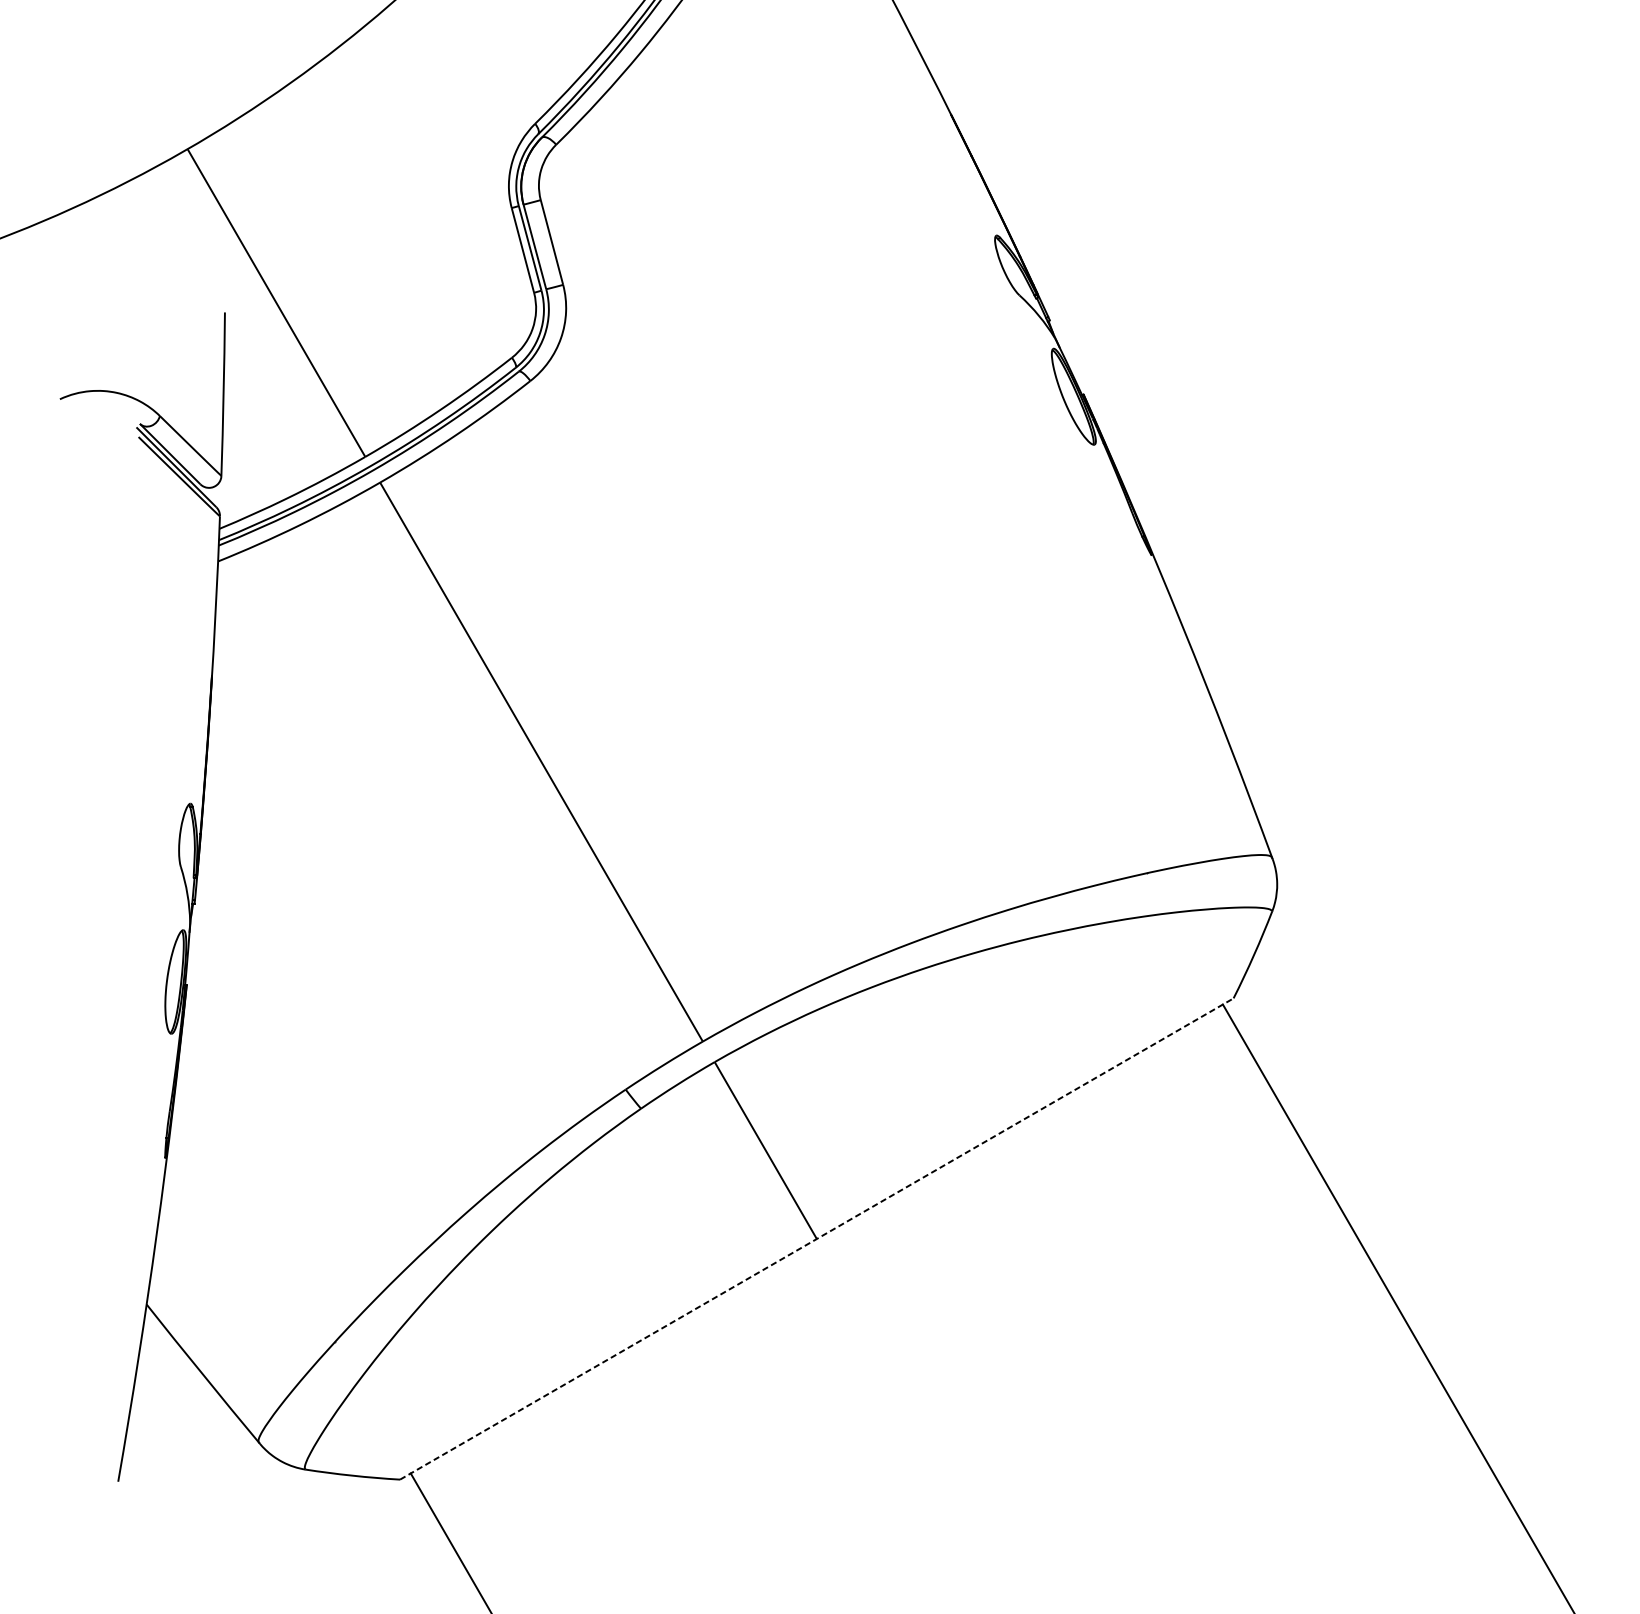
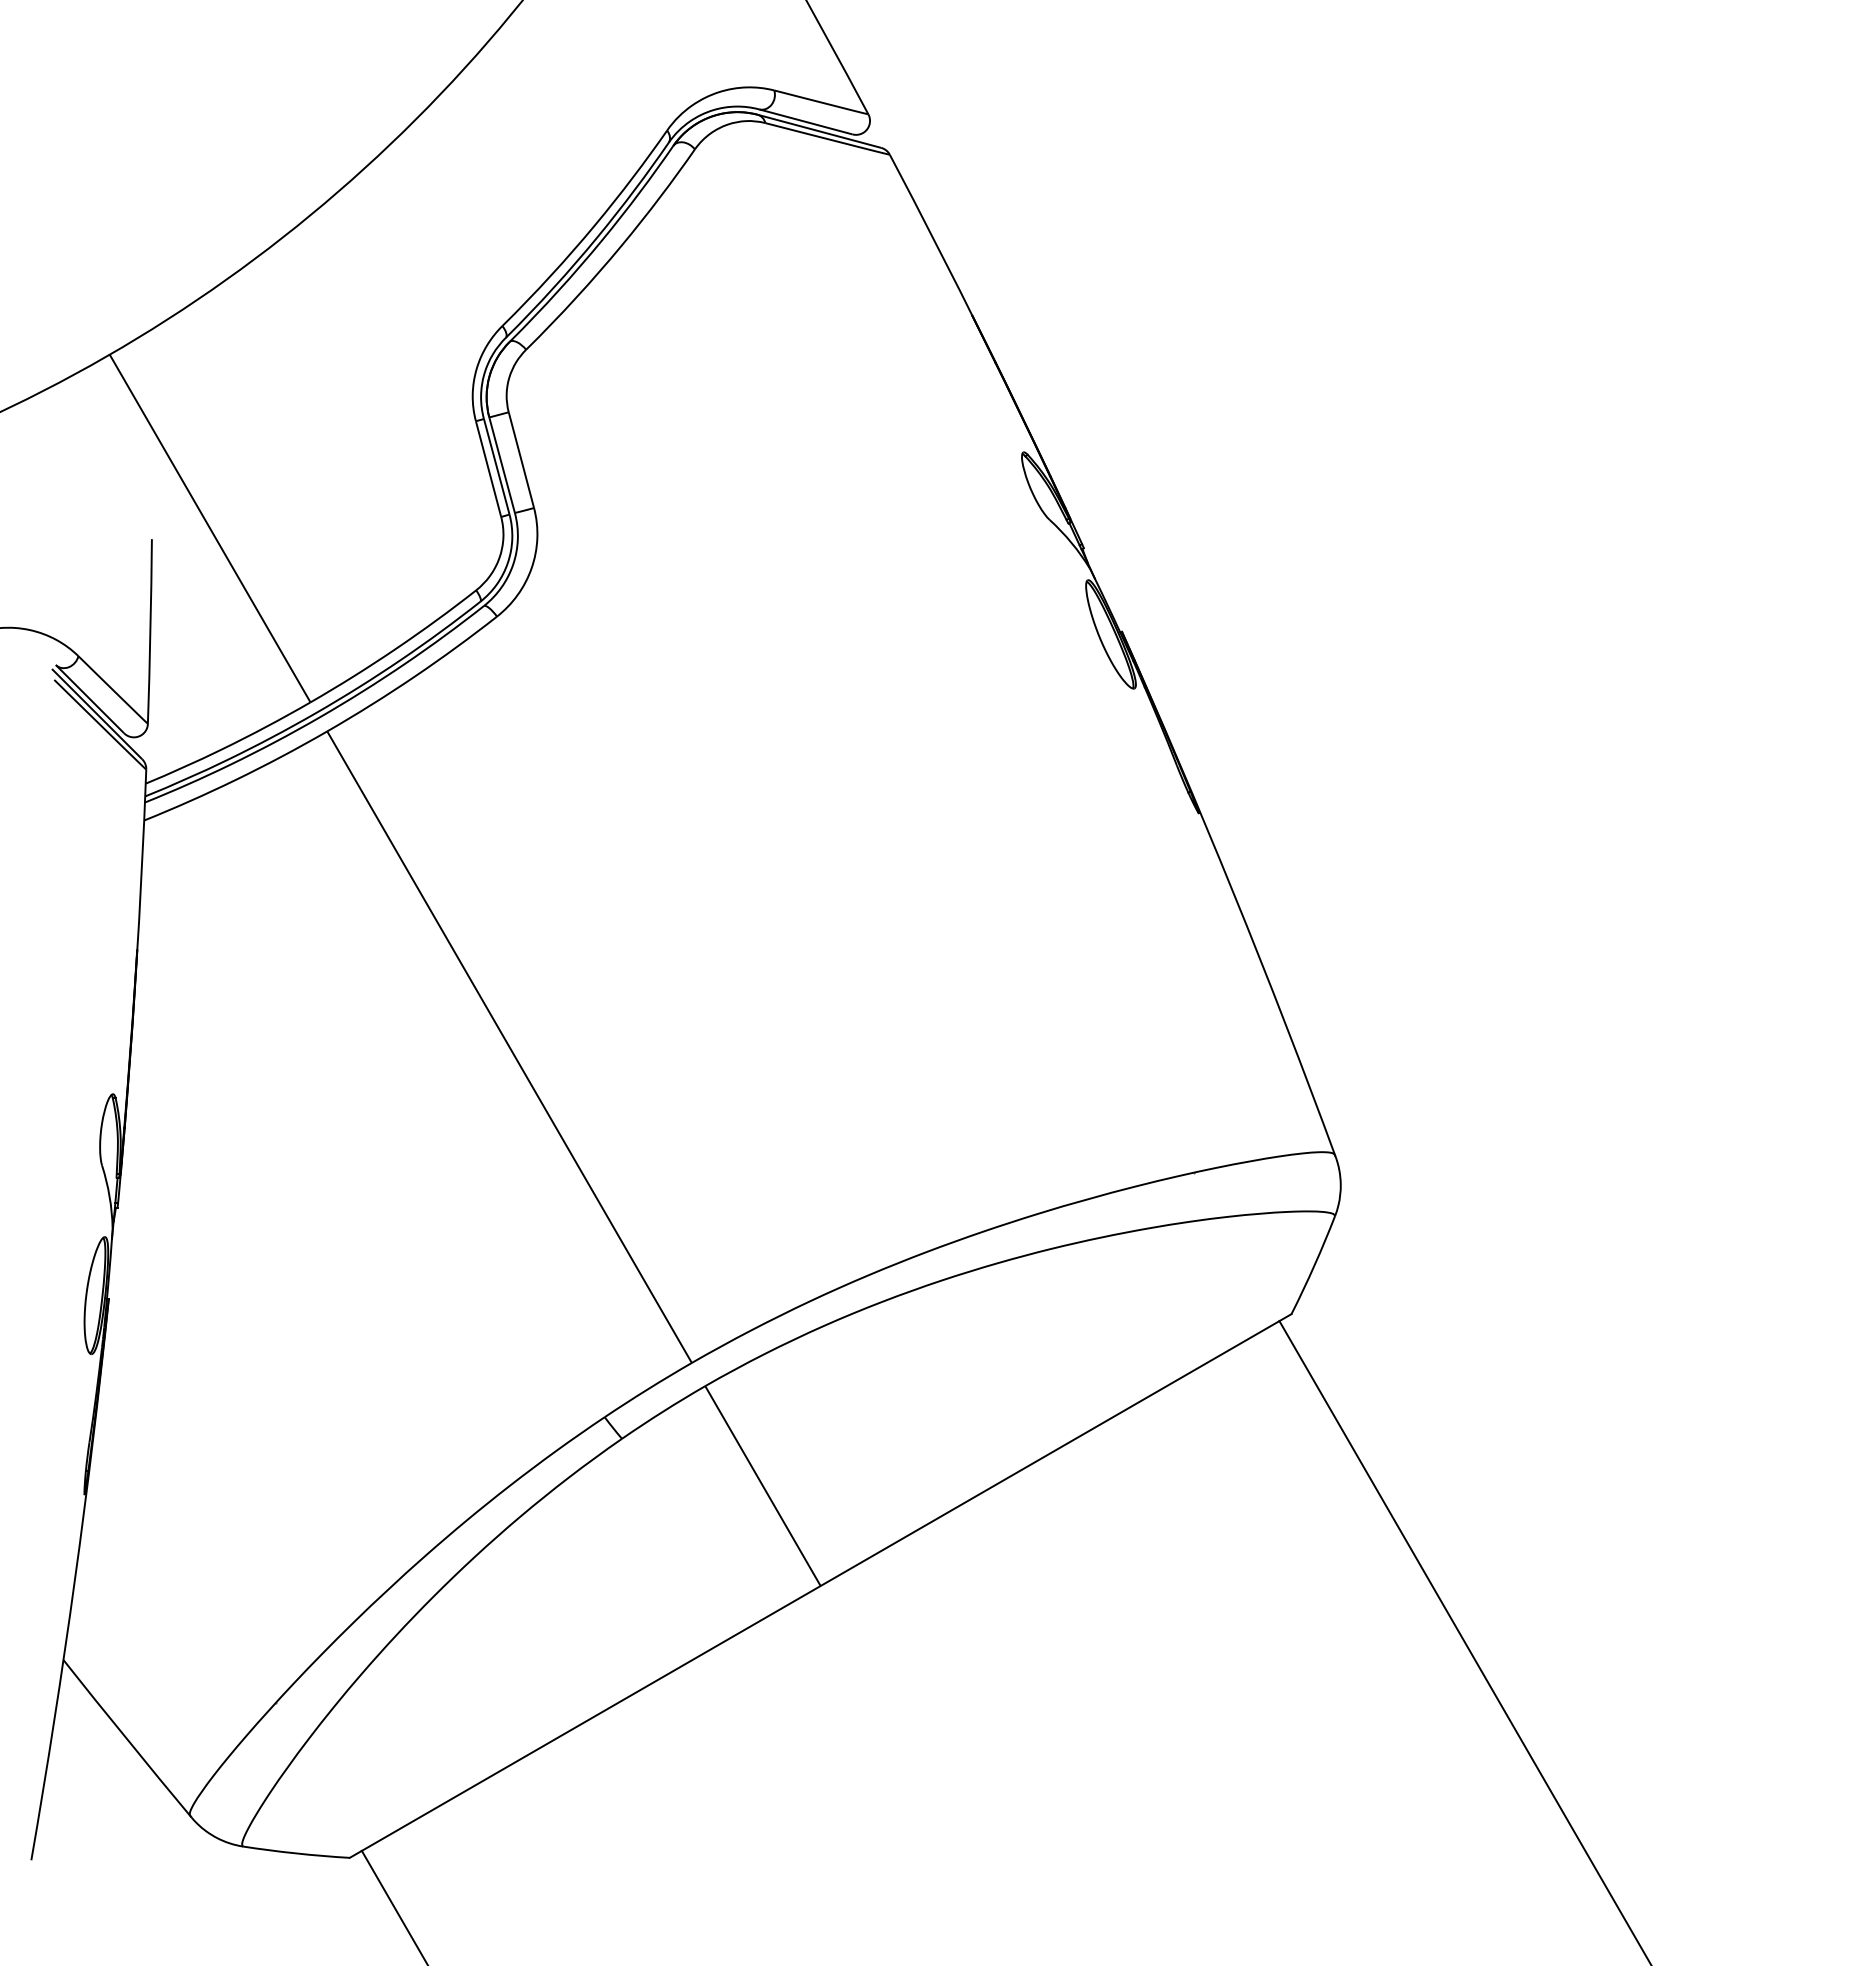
line: (816, 1239) -> (820, 1586), dashed -> solid

